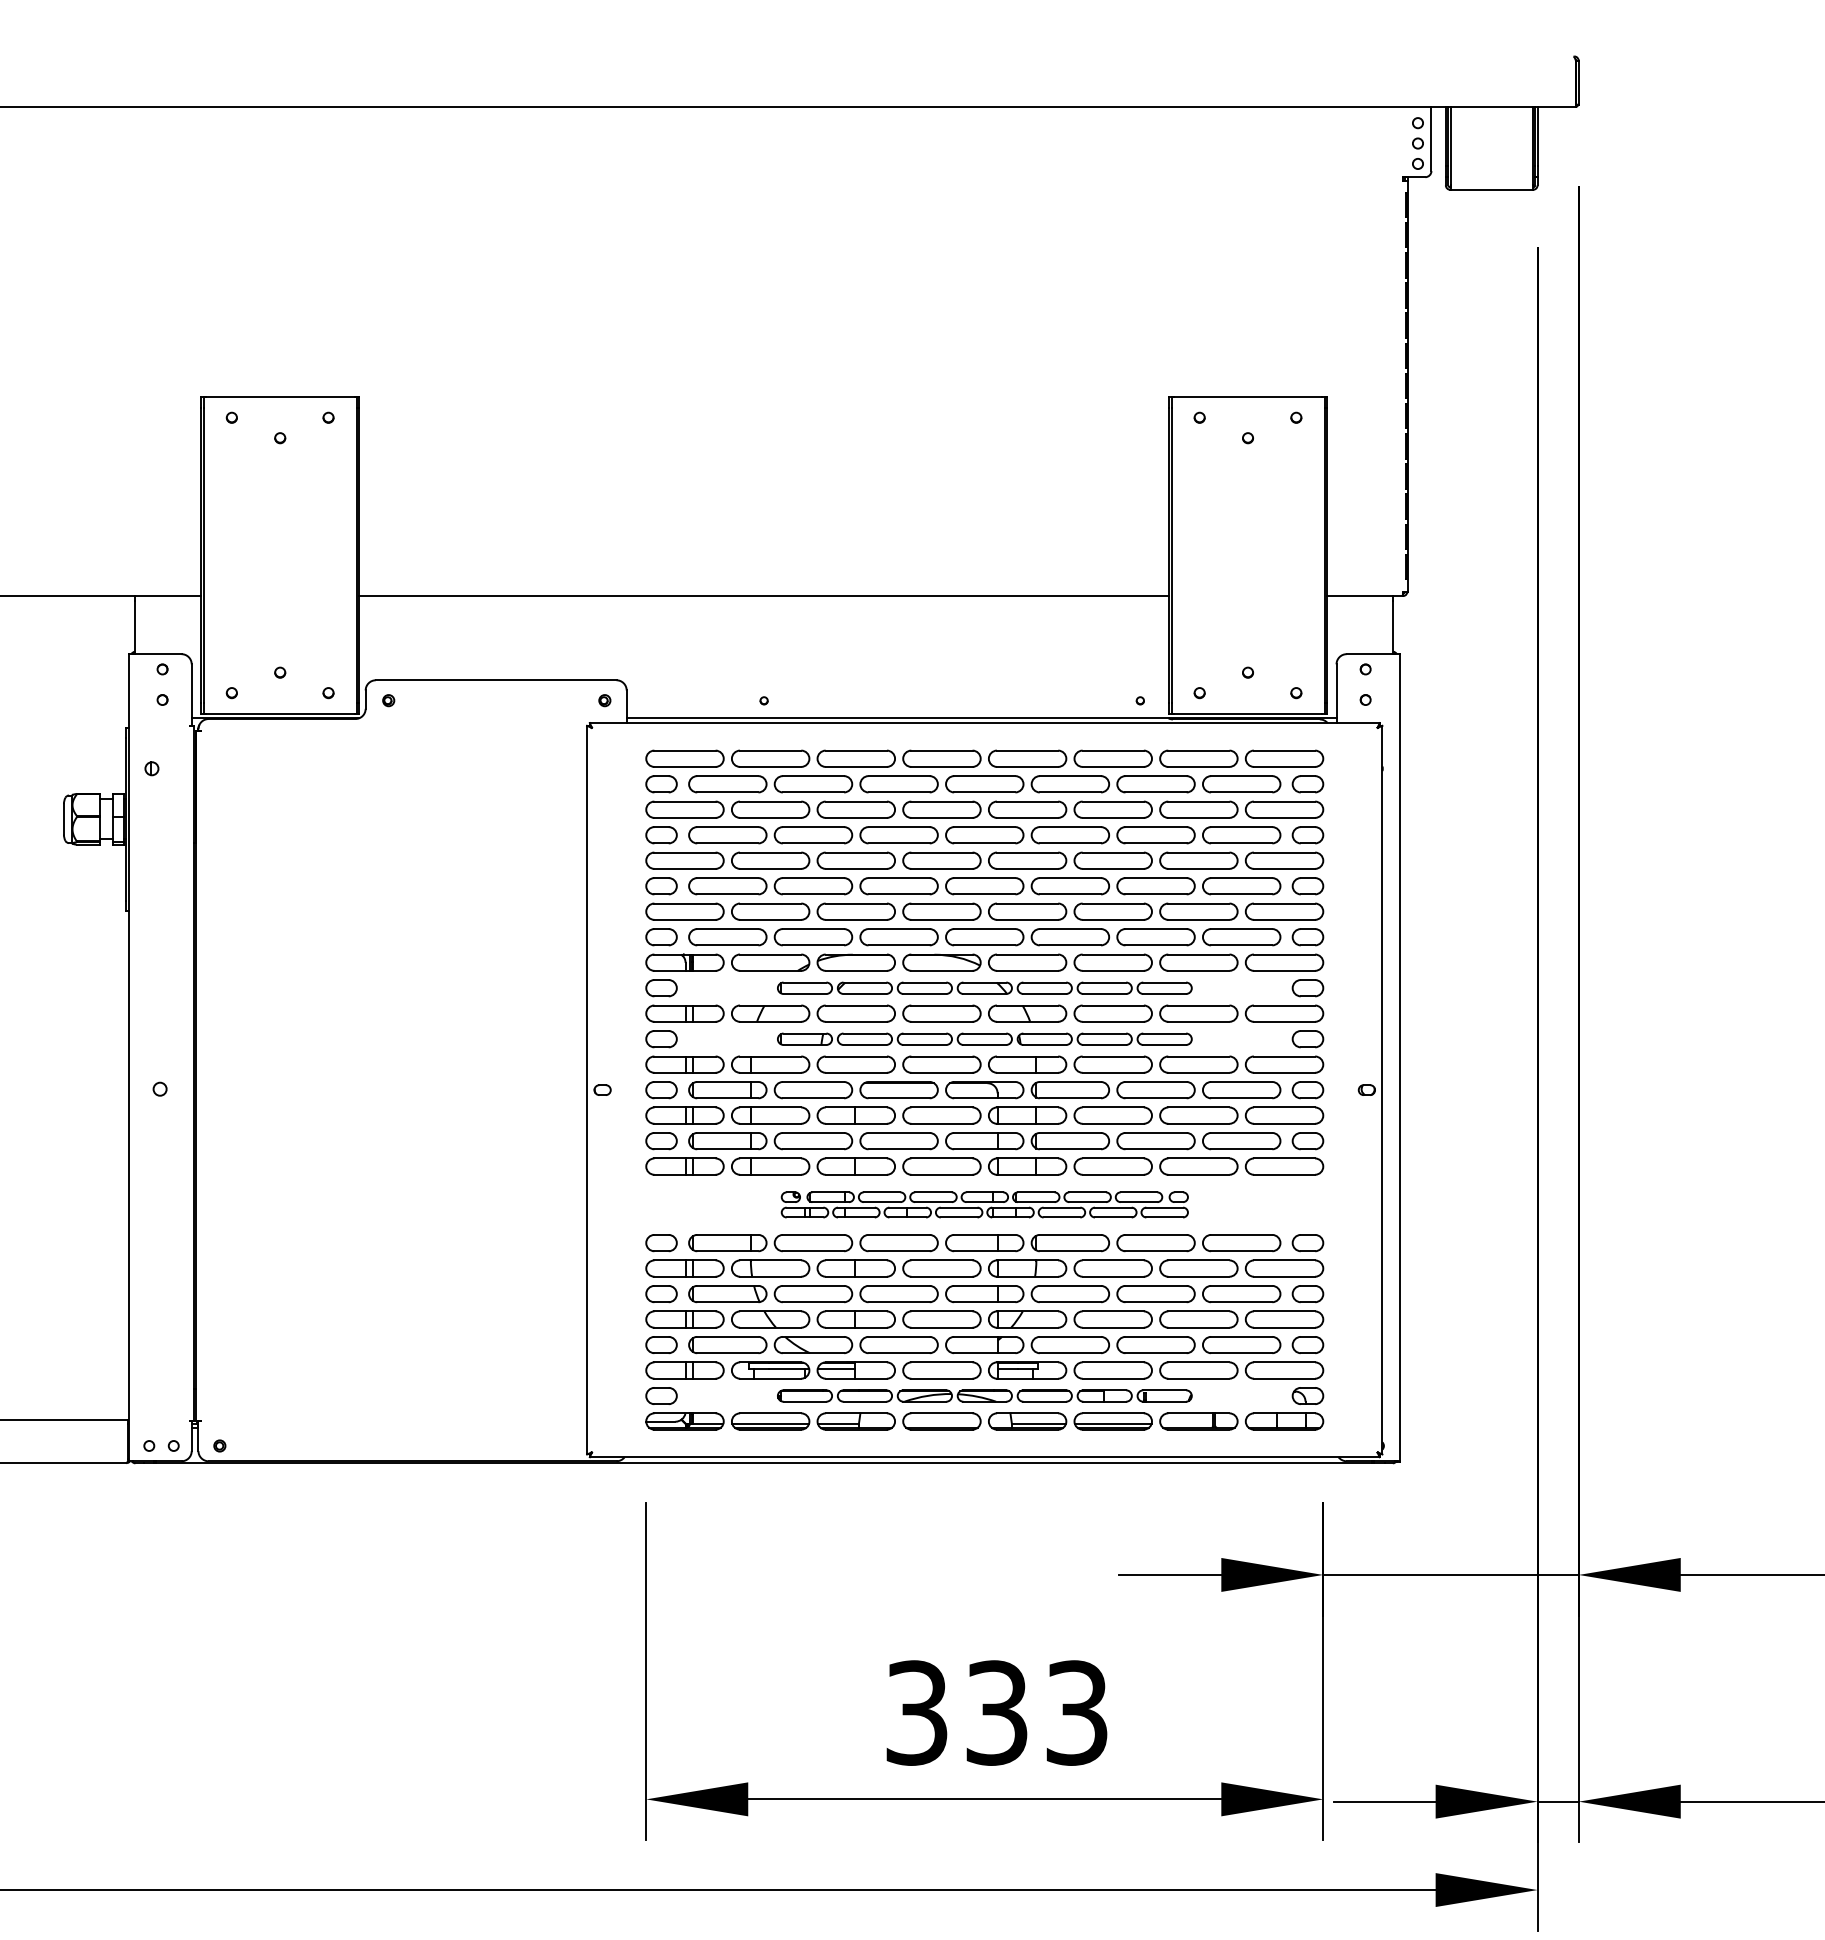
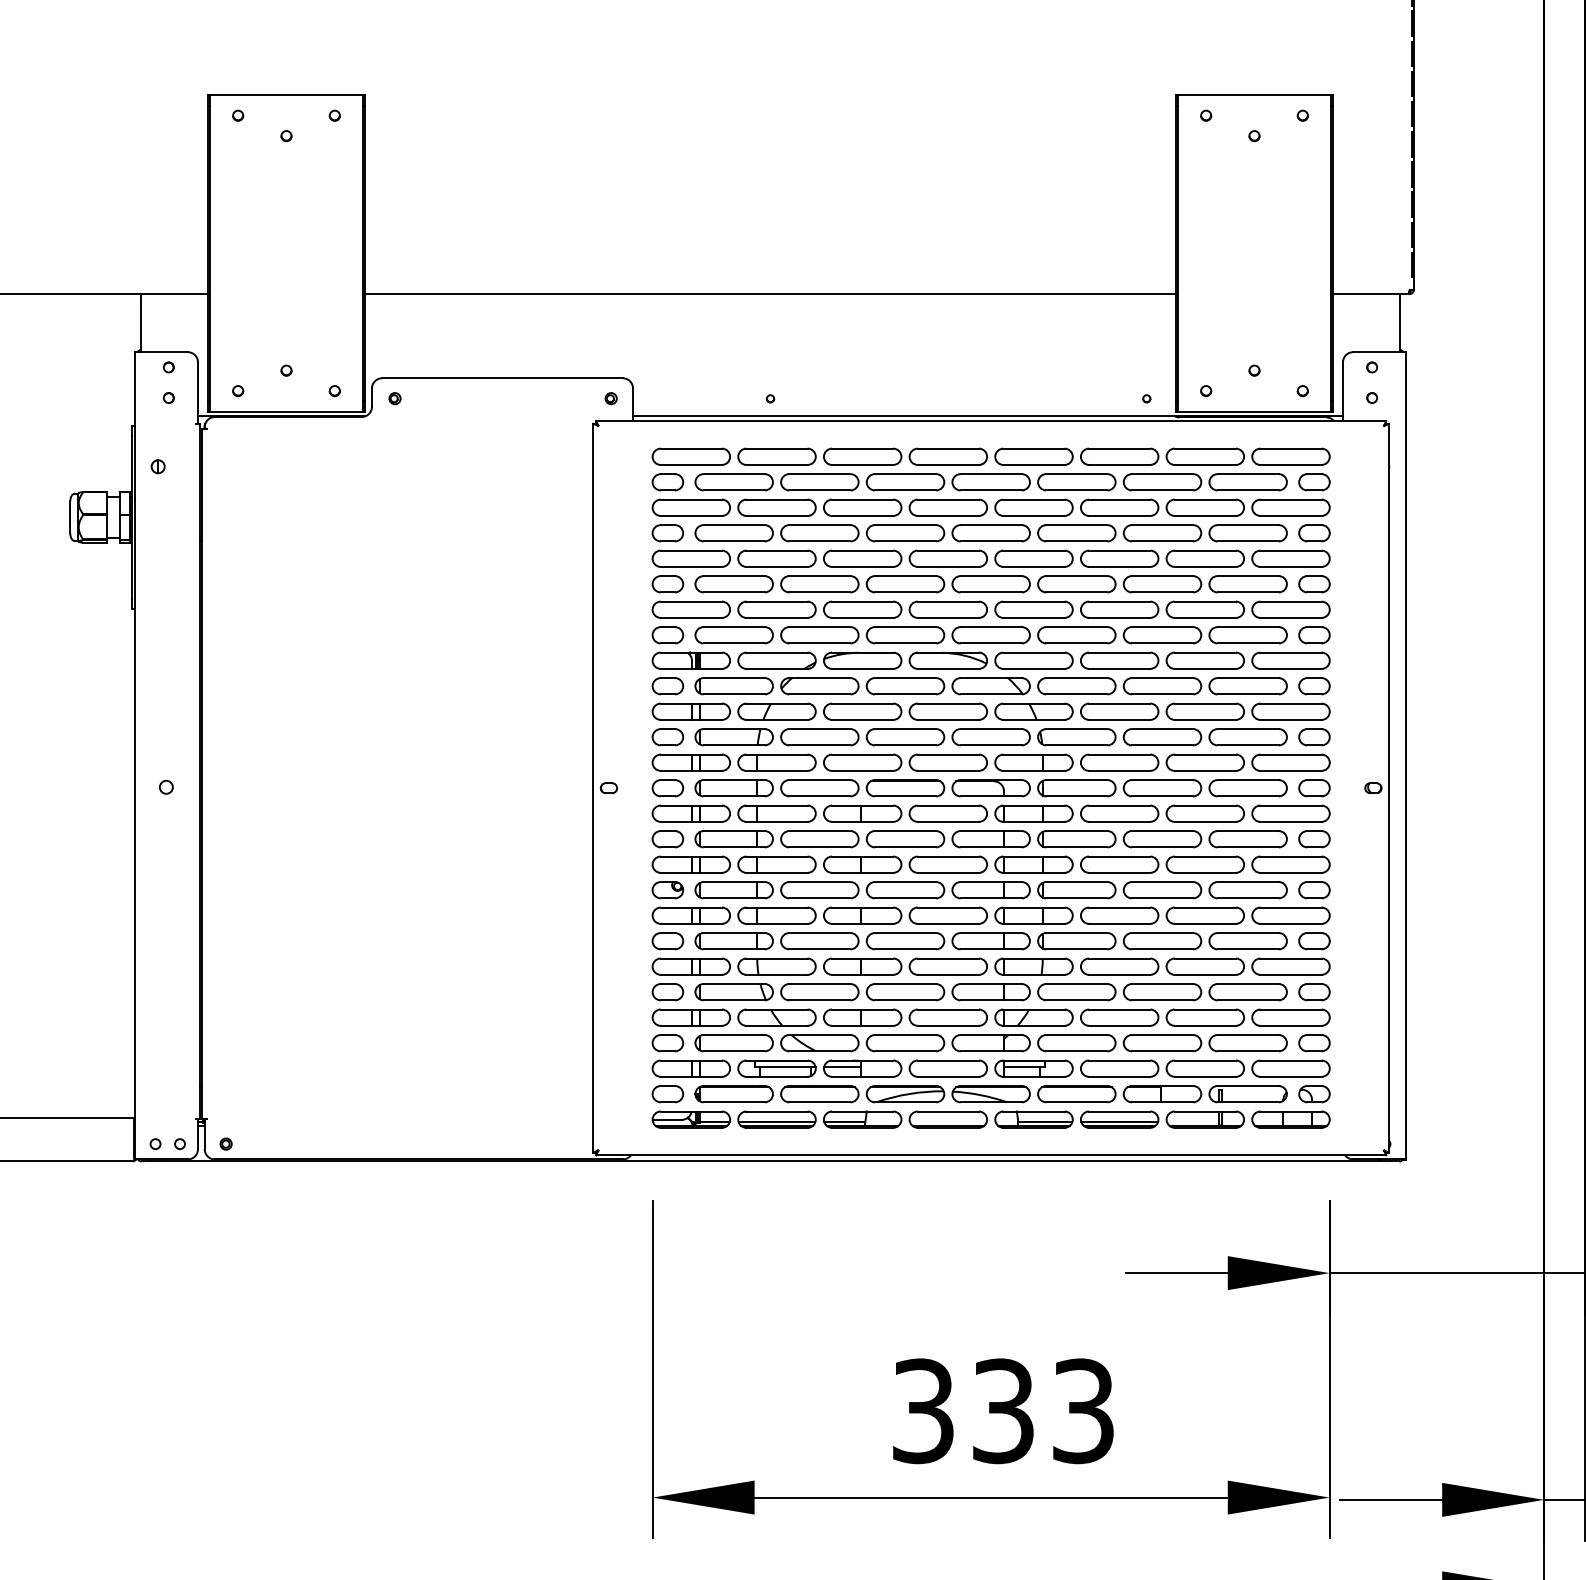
part: (984, 988) -> (990, 686), size x1.43
part: (984, 1039) -> (990, 737), size x1.43
part: (984, 1204) -> (990, 902), size x1.67
part: (984, 1395) -> (990, 1093), size x1.43

